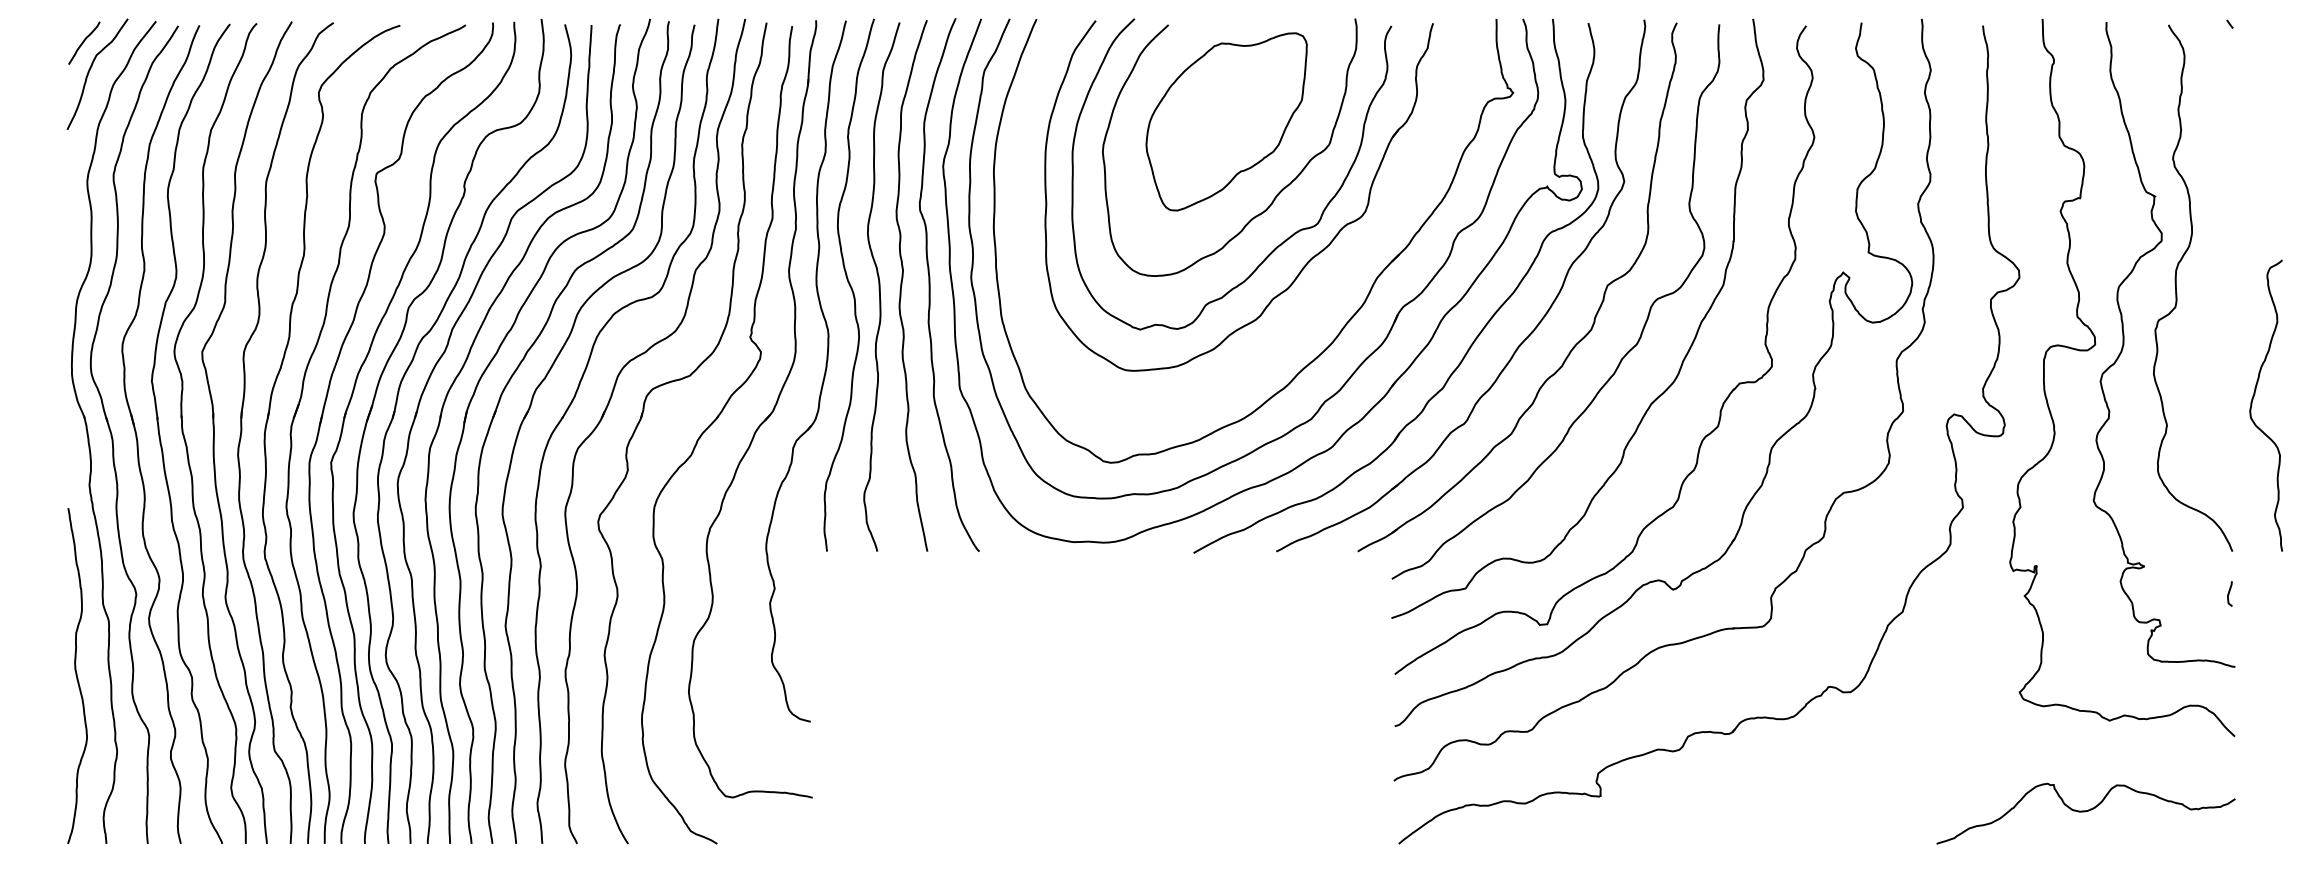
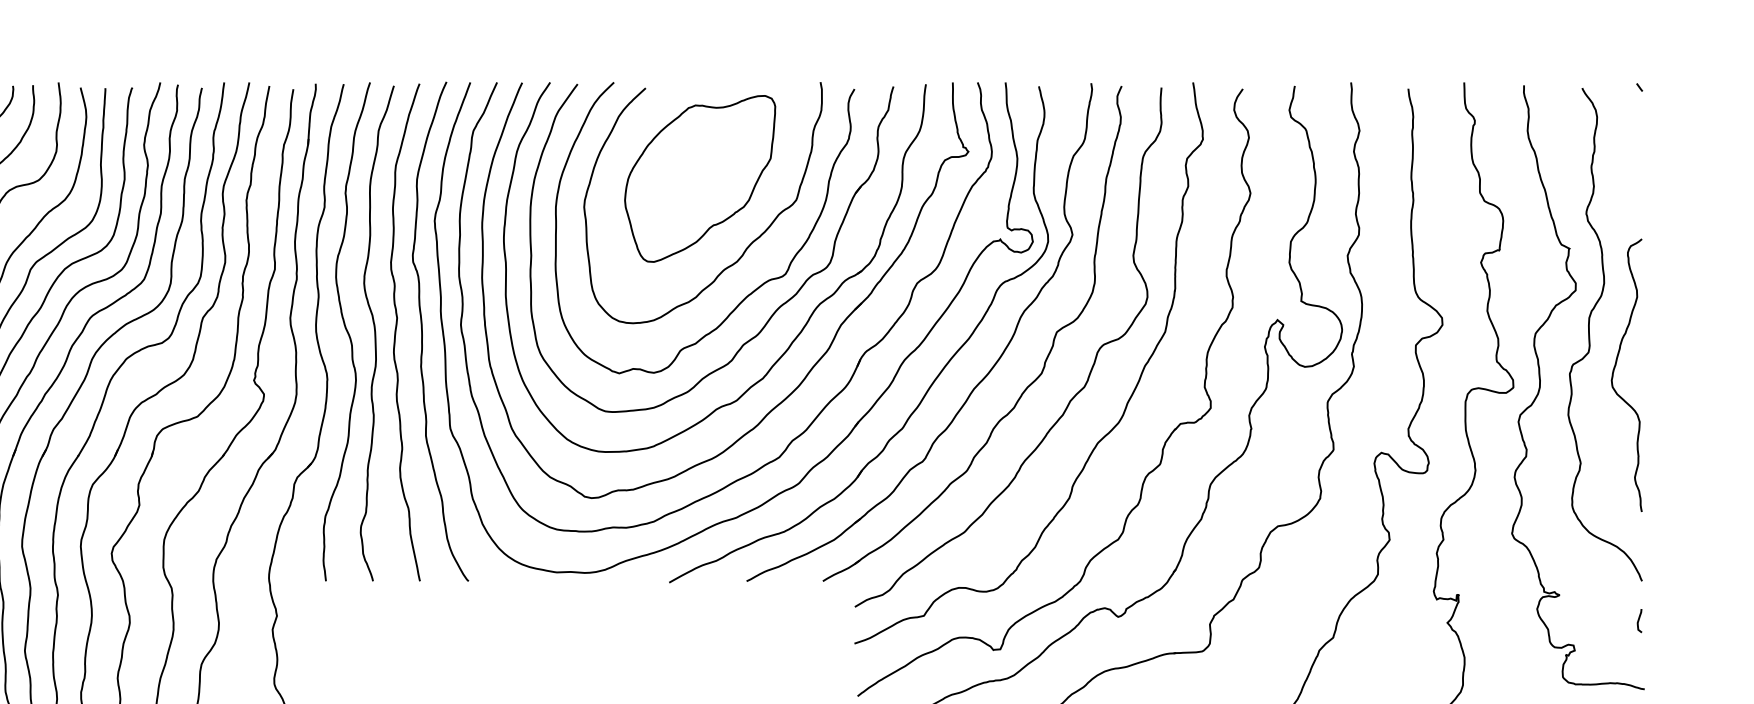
part: (1337, 278) -> (803, 325), added
curve: (2253, 400) -> (1614, 370), moved

